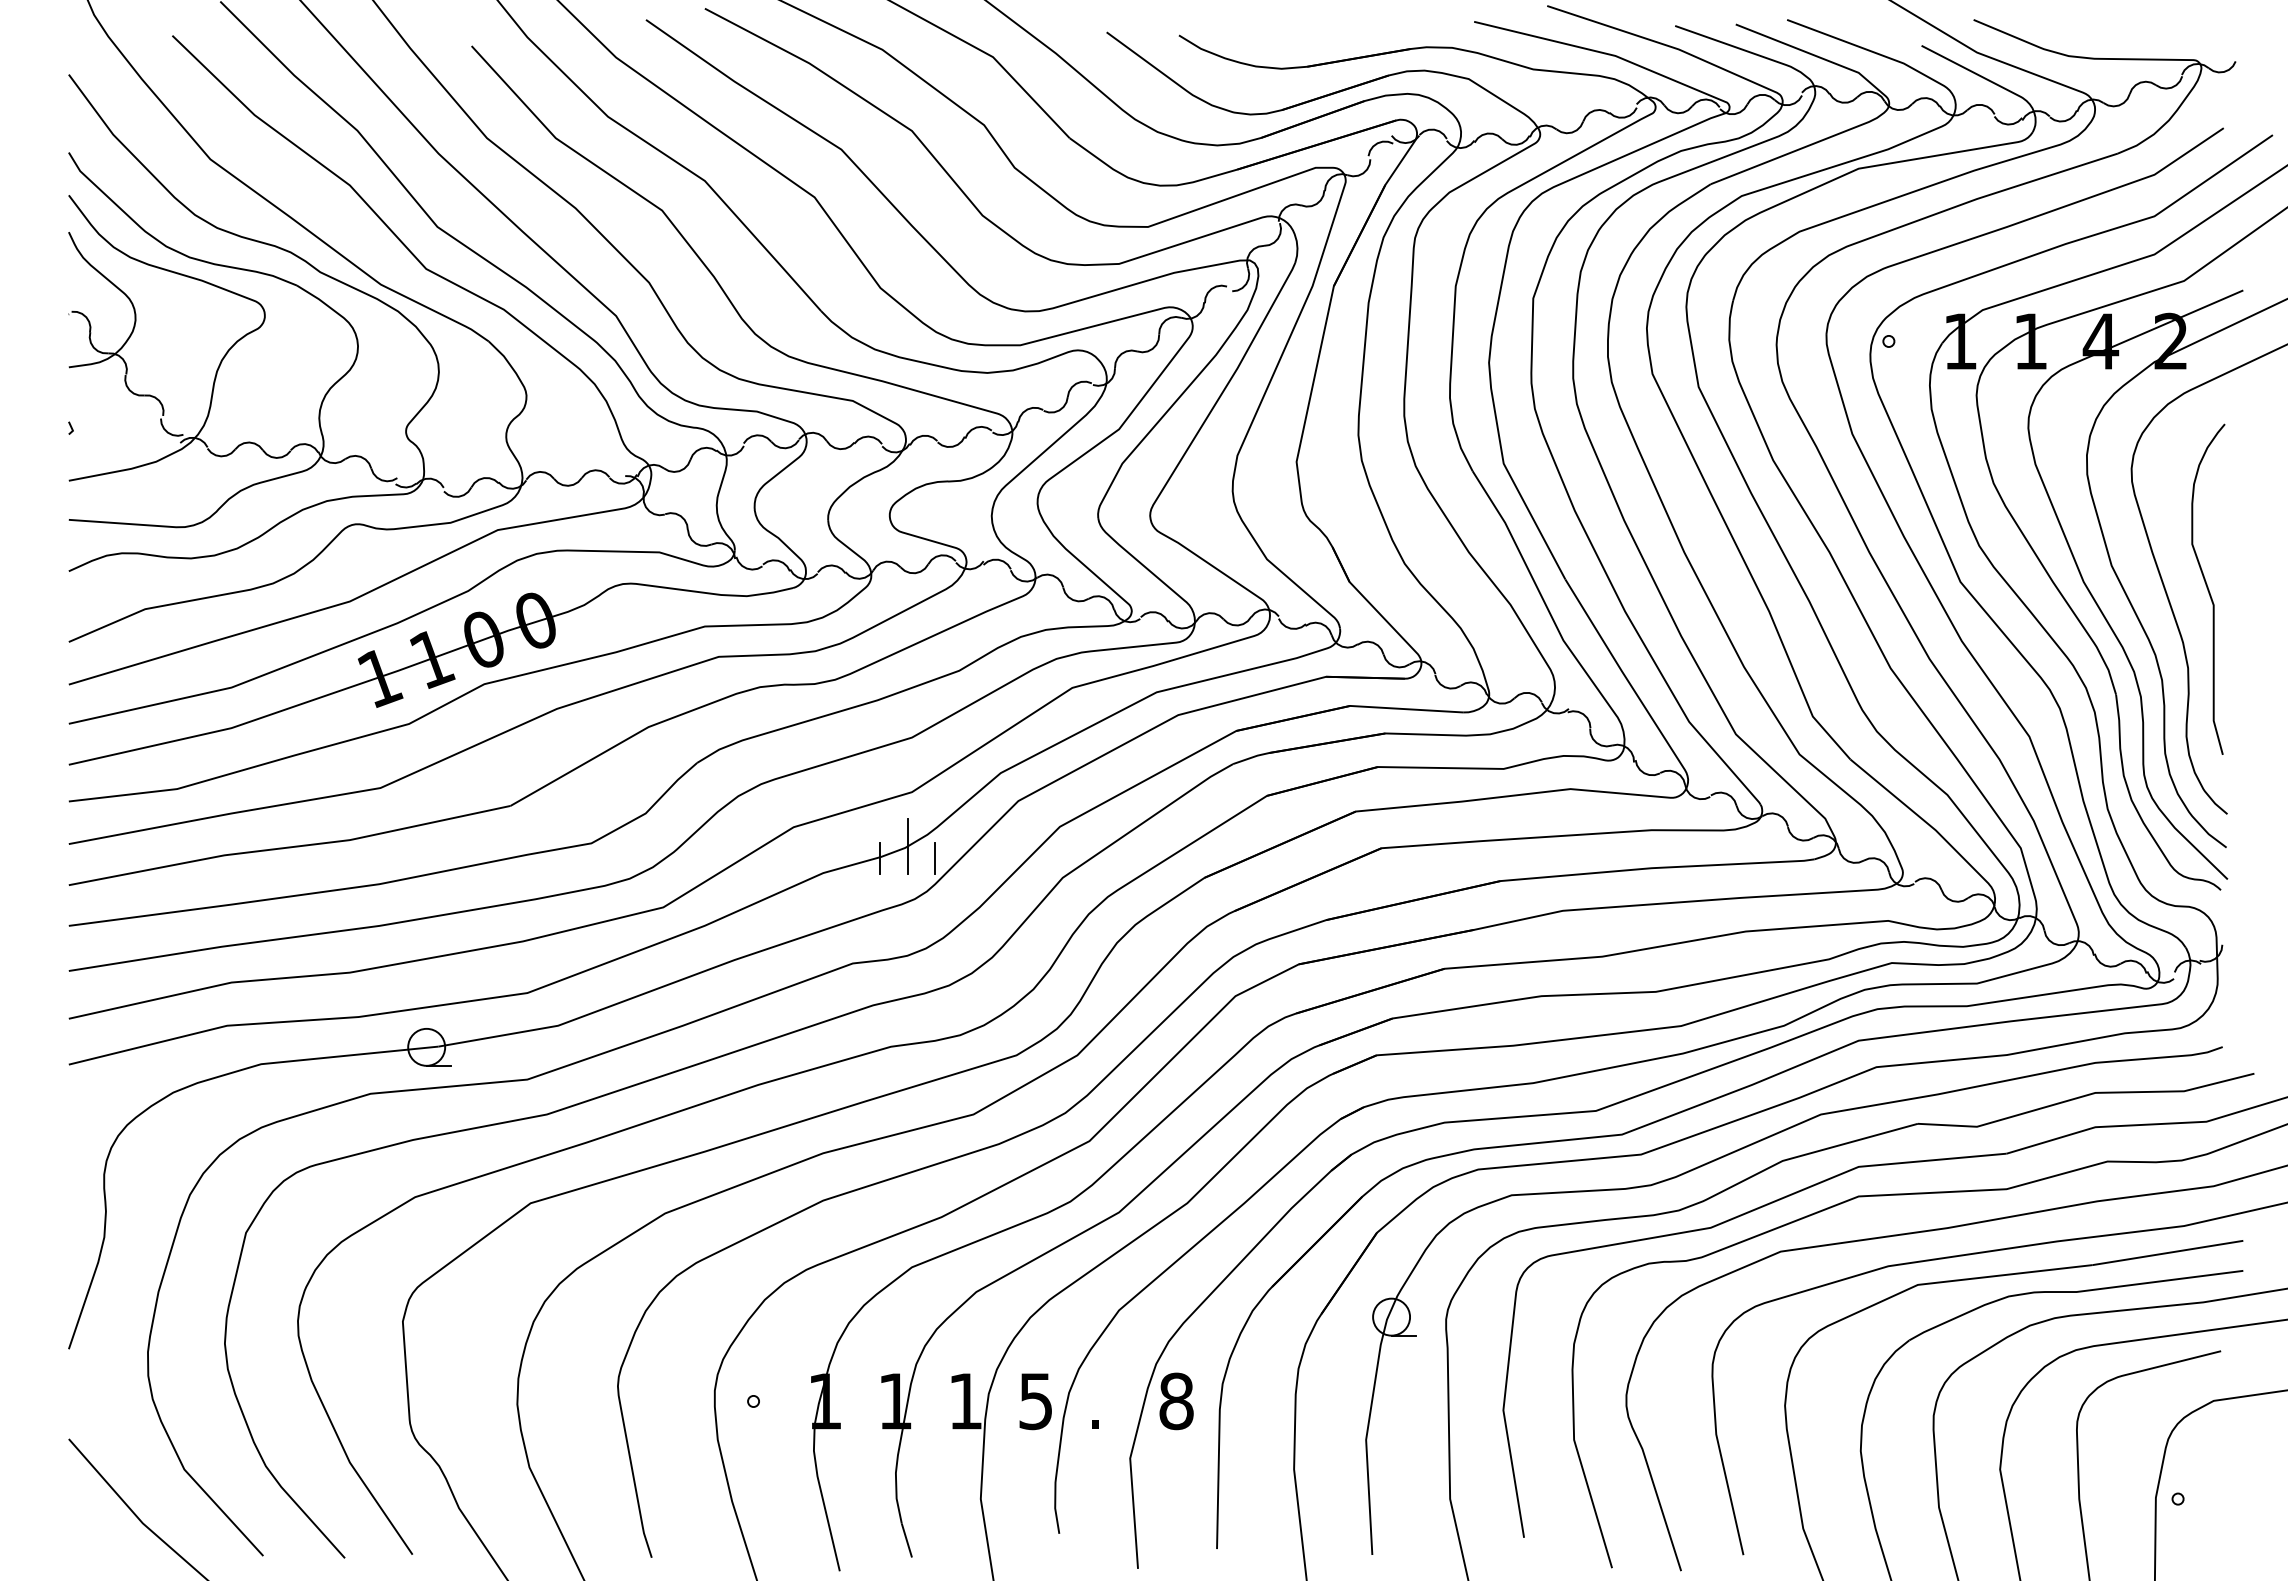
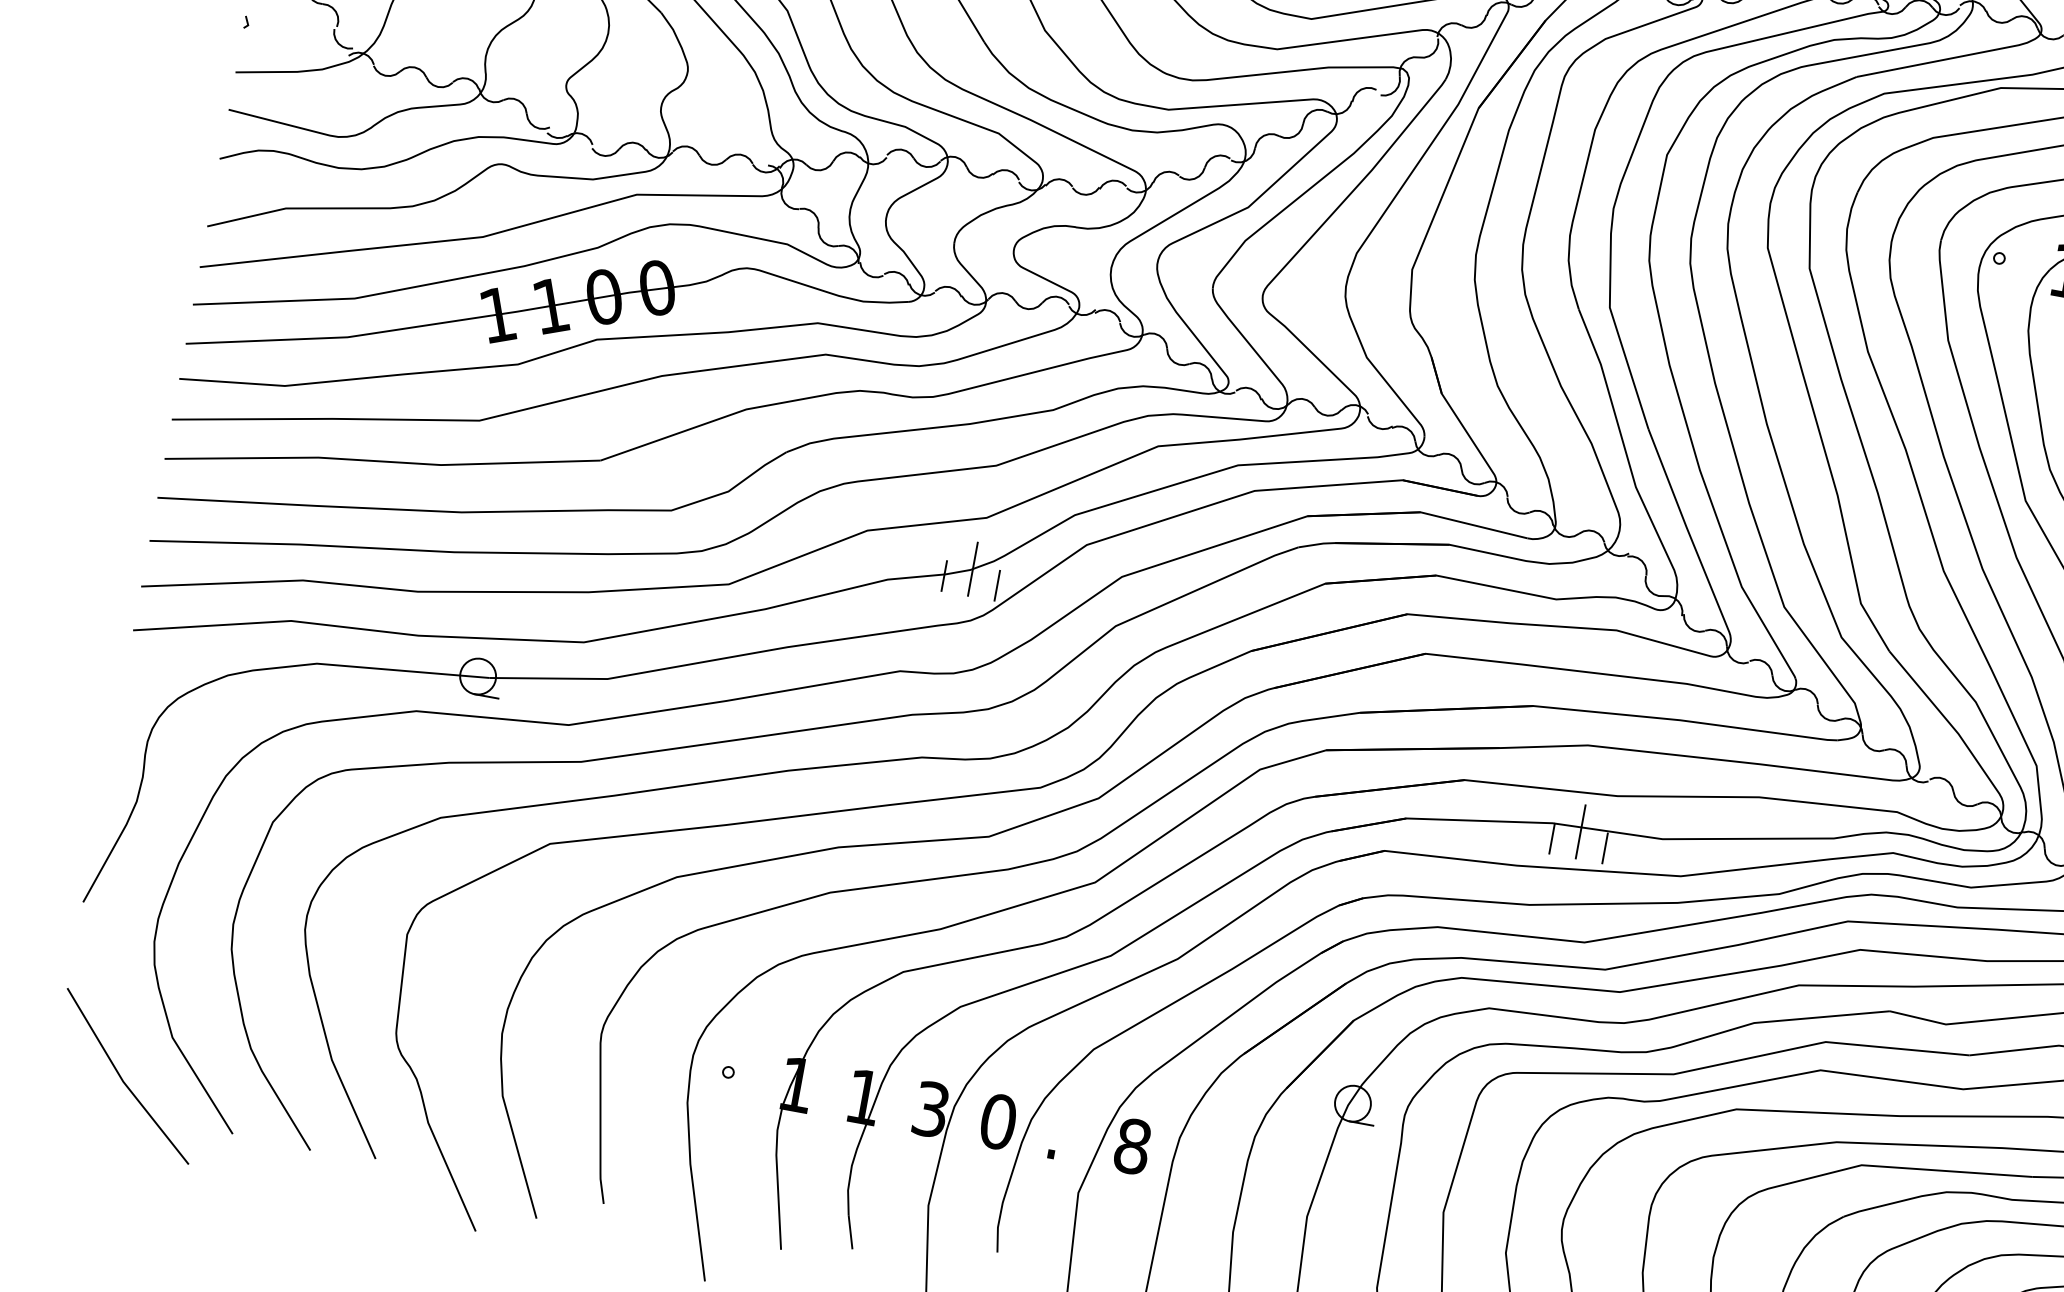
line: (1571, 999) -> (1580, 831), added
line: (1543, 1011) -> (1551, 838), added
line: (1599, 1011) -> (1605, 848), added
text: (965, 1401) -> (930, 1109), 1 -> 3
text: (1036, 1401) -> (998, 1122), 5 -> 0

